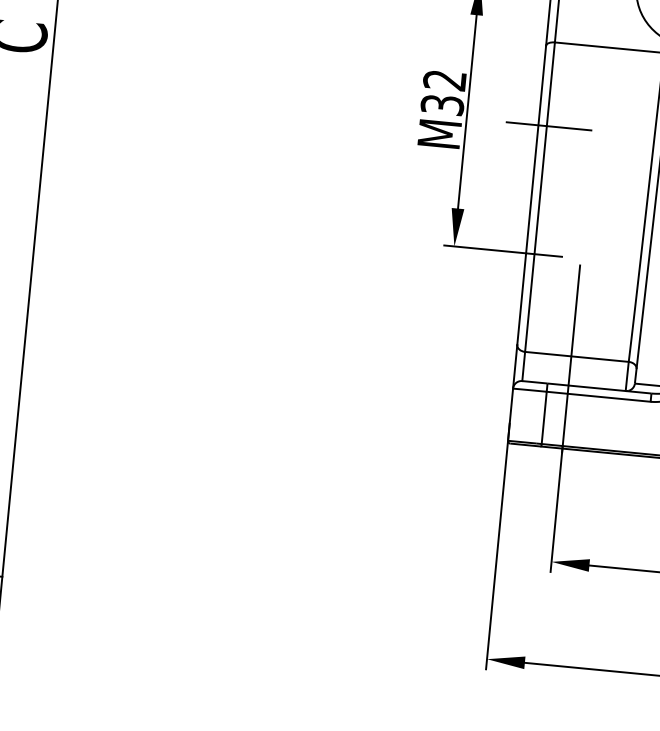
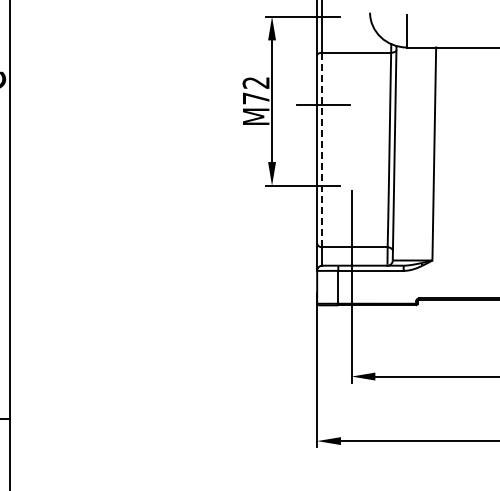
text: (441, 105) -> (255, 98), M32 -> M72
line: (539, 197) -> (322, 150), solid -> dashed

